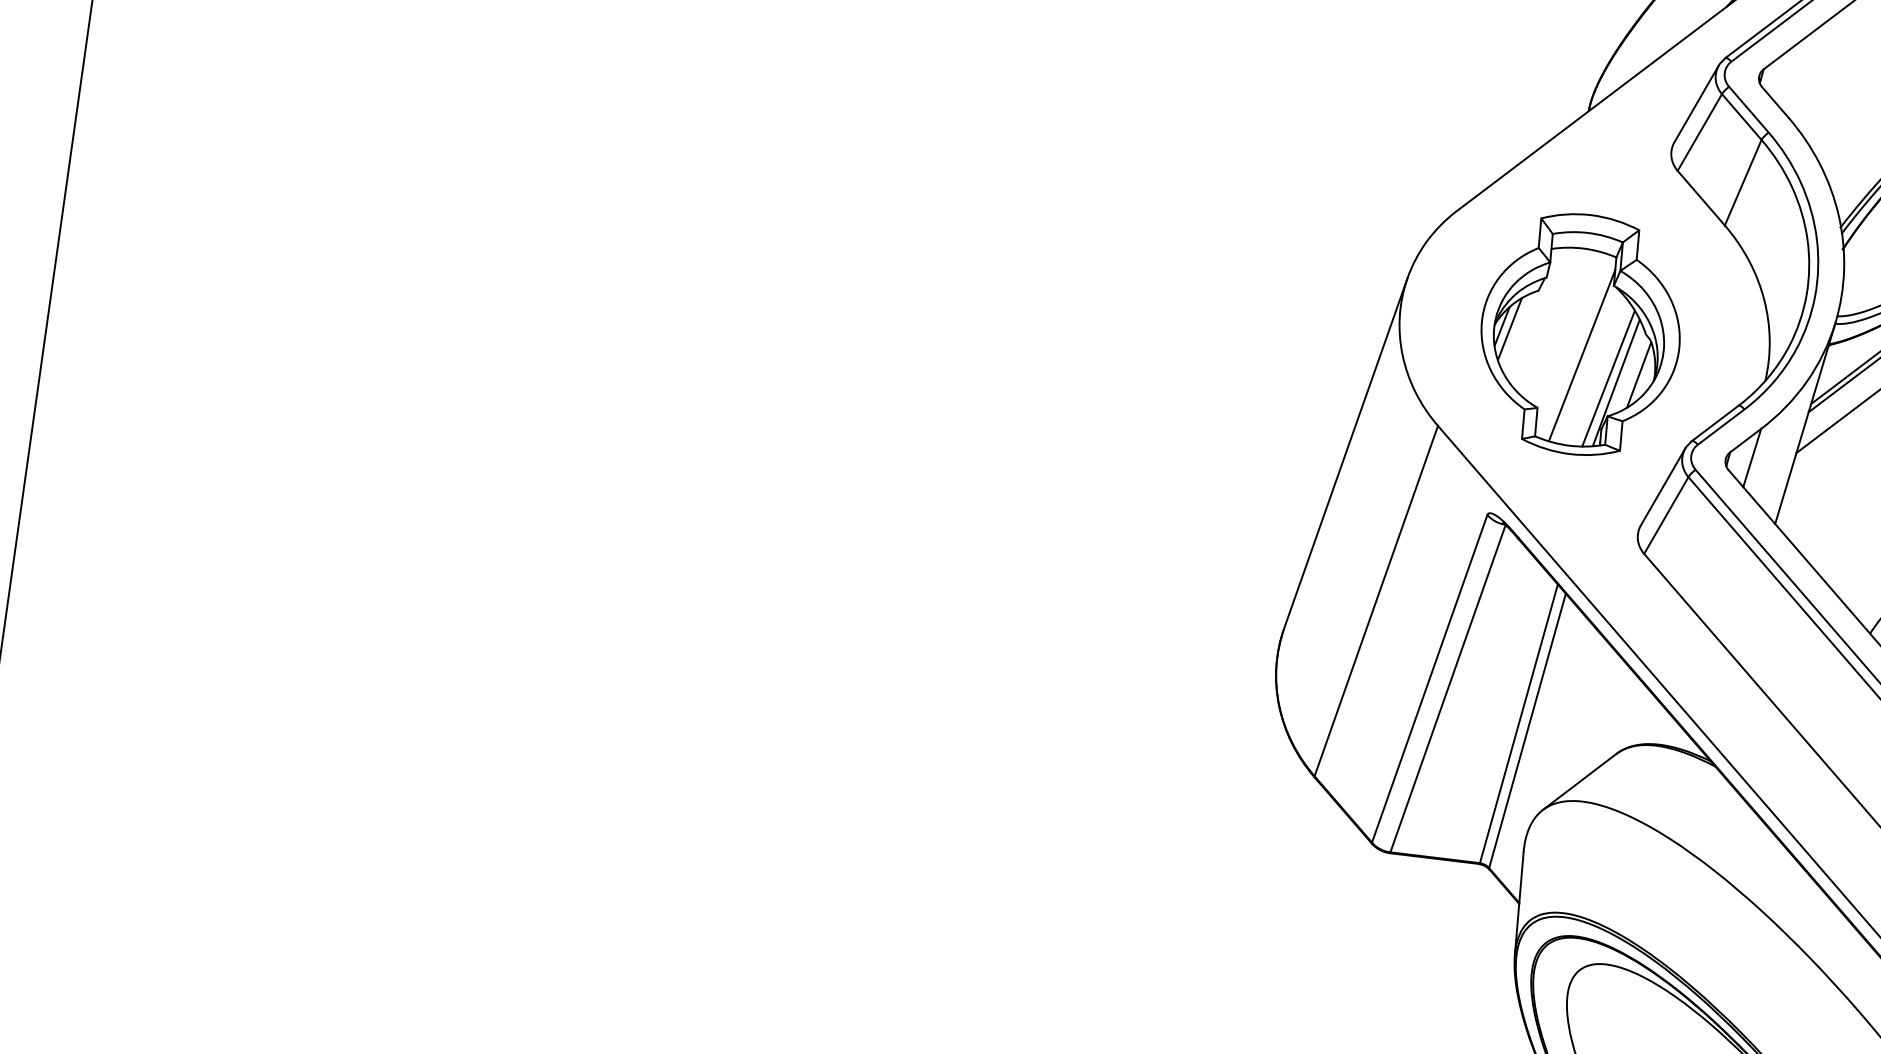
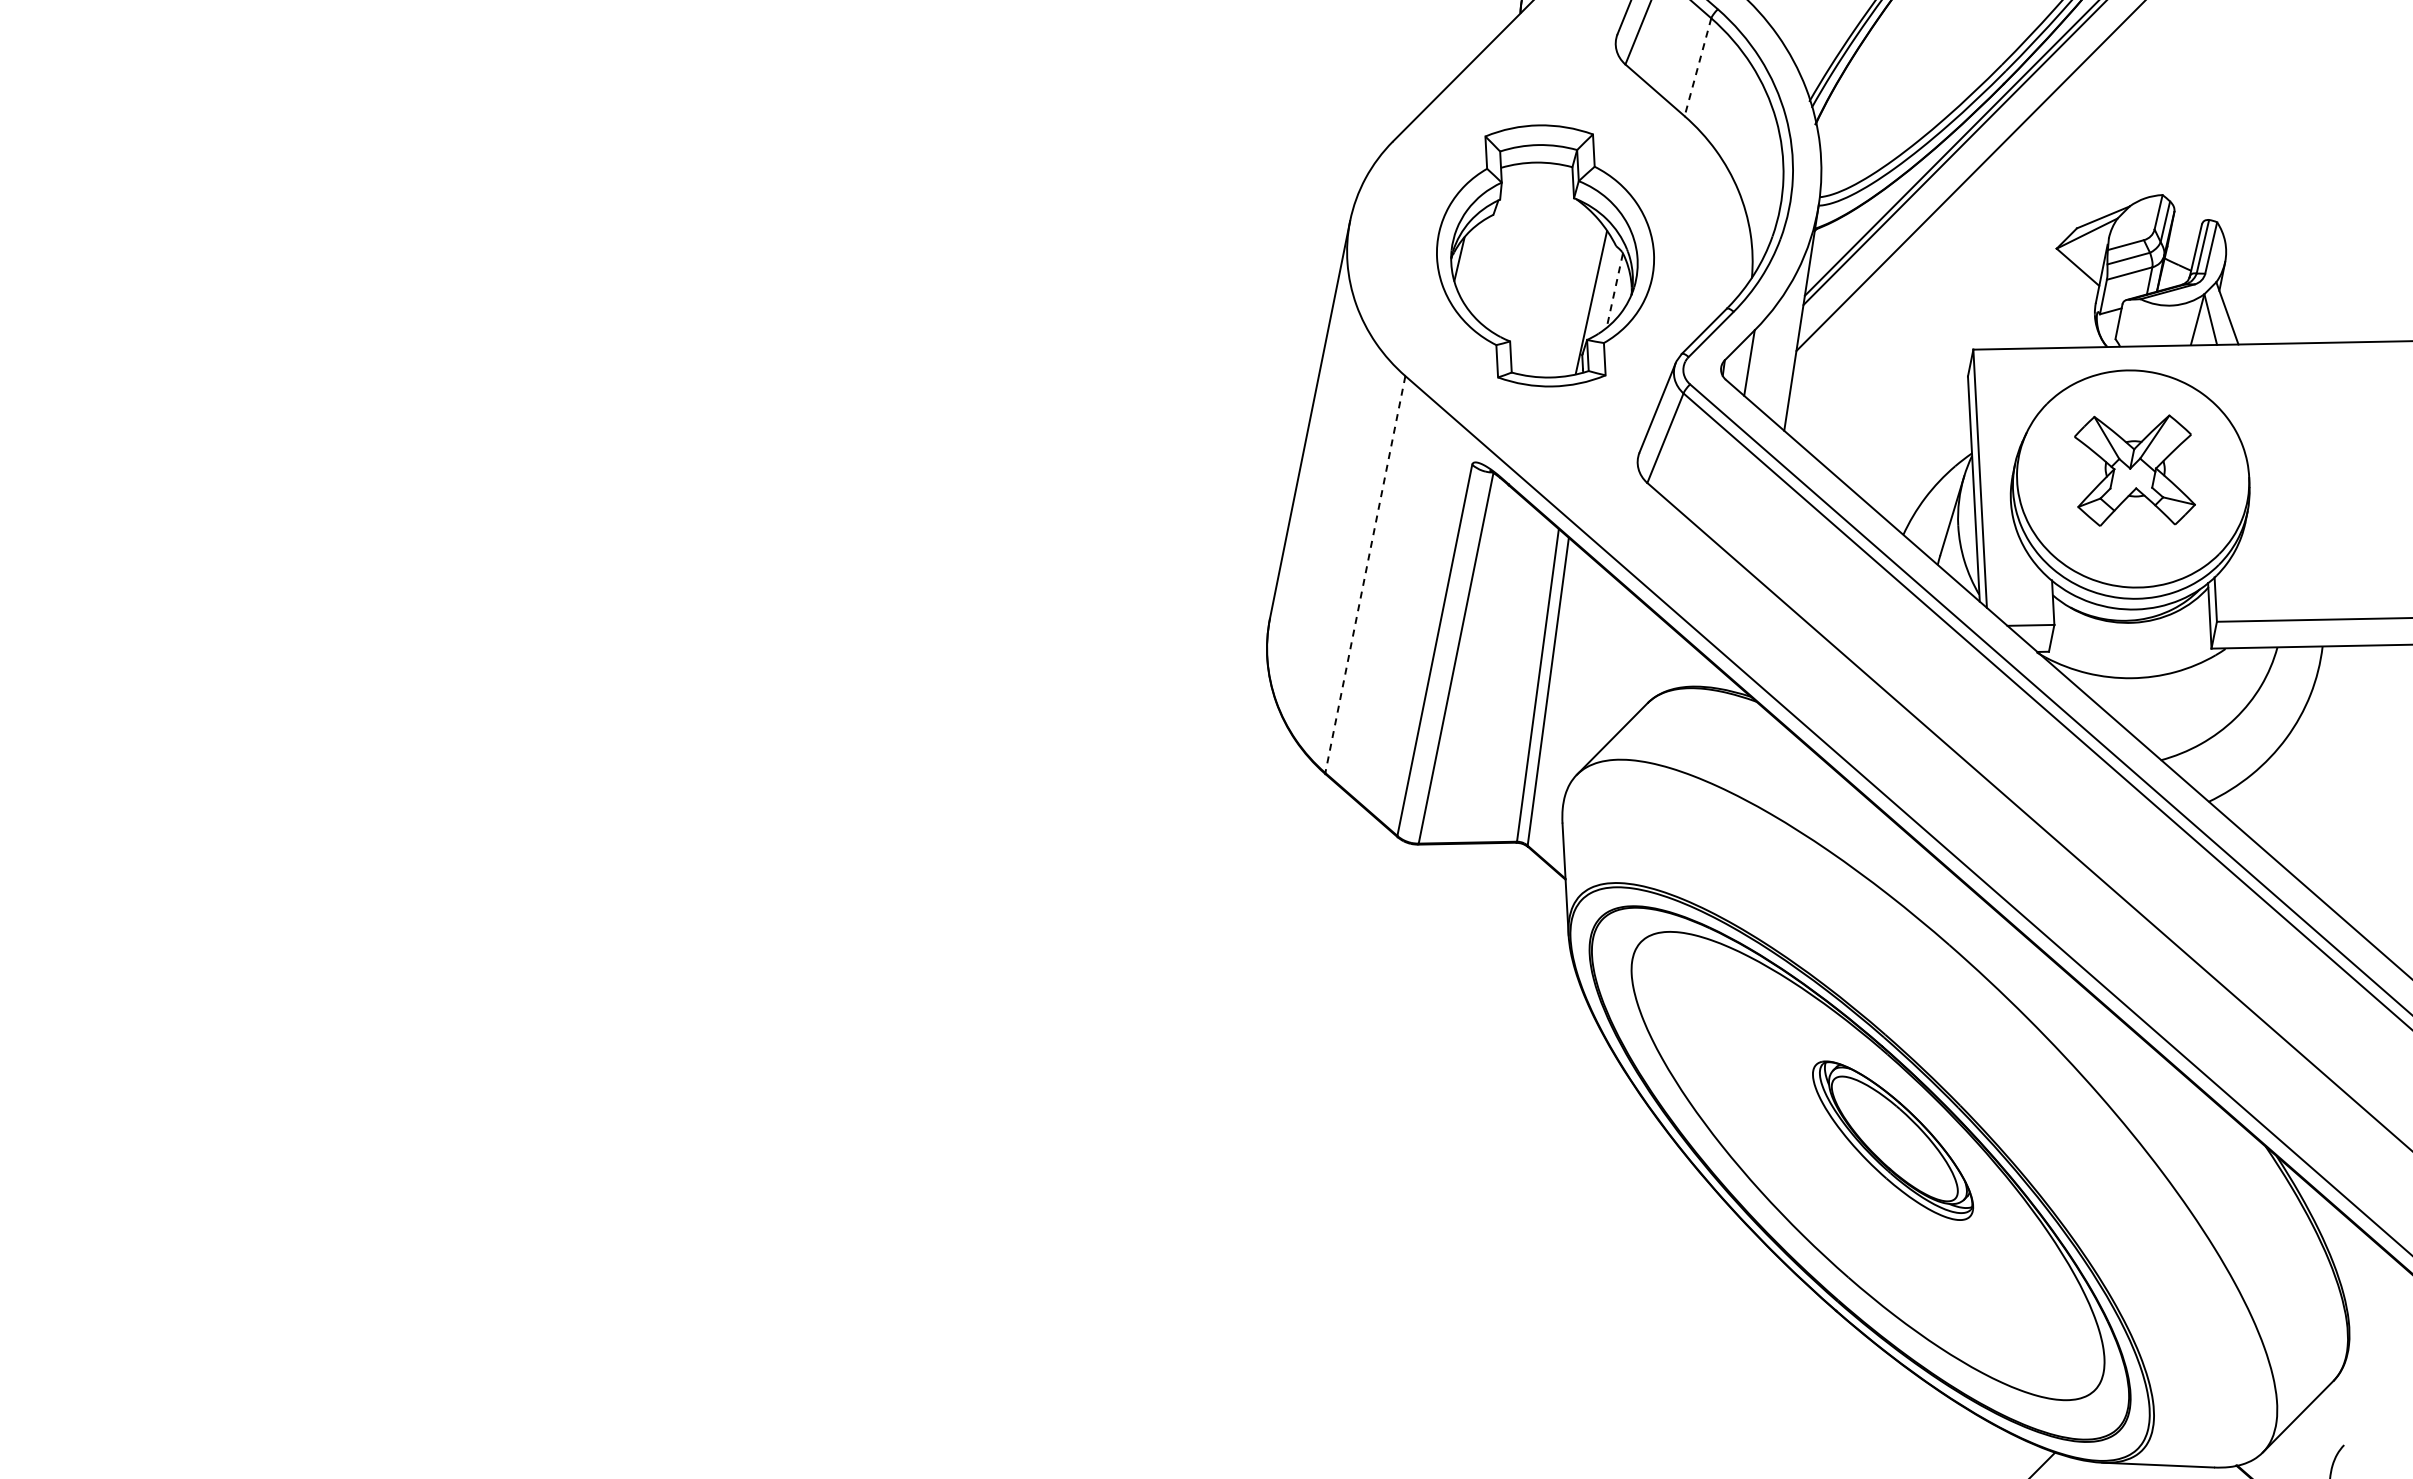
line: (1742, 182) -> (1697, 67), solid -> dashed
line: (1510, 328) -> (1468, 260), removed
line: (1582, 354) -> (1550, 277), removed
line: (1638, 374) -> (1614, 290), solid -> dashed
line: (1608, 378) -> (1582, 299), removed
line: (1376, 601) -> (1365, 575), solid -> dashed

